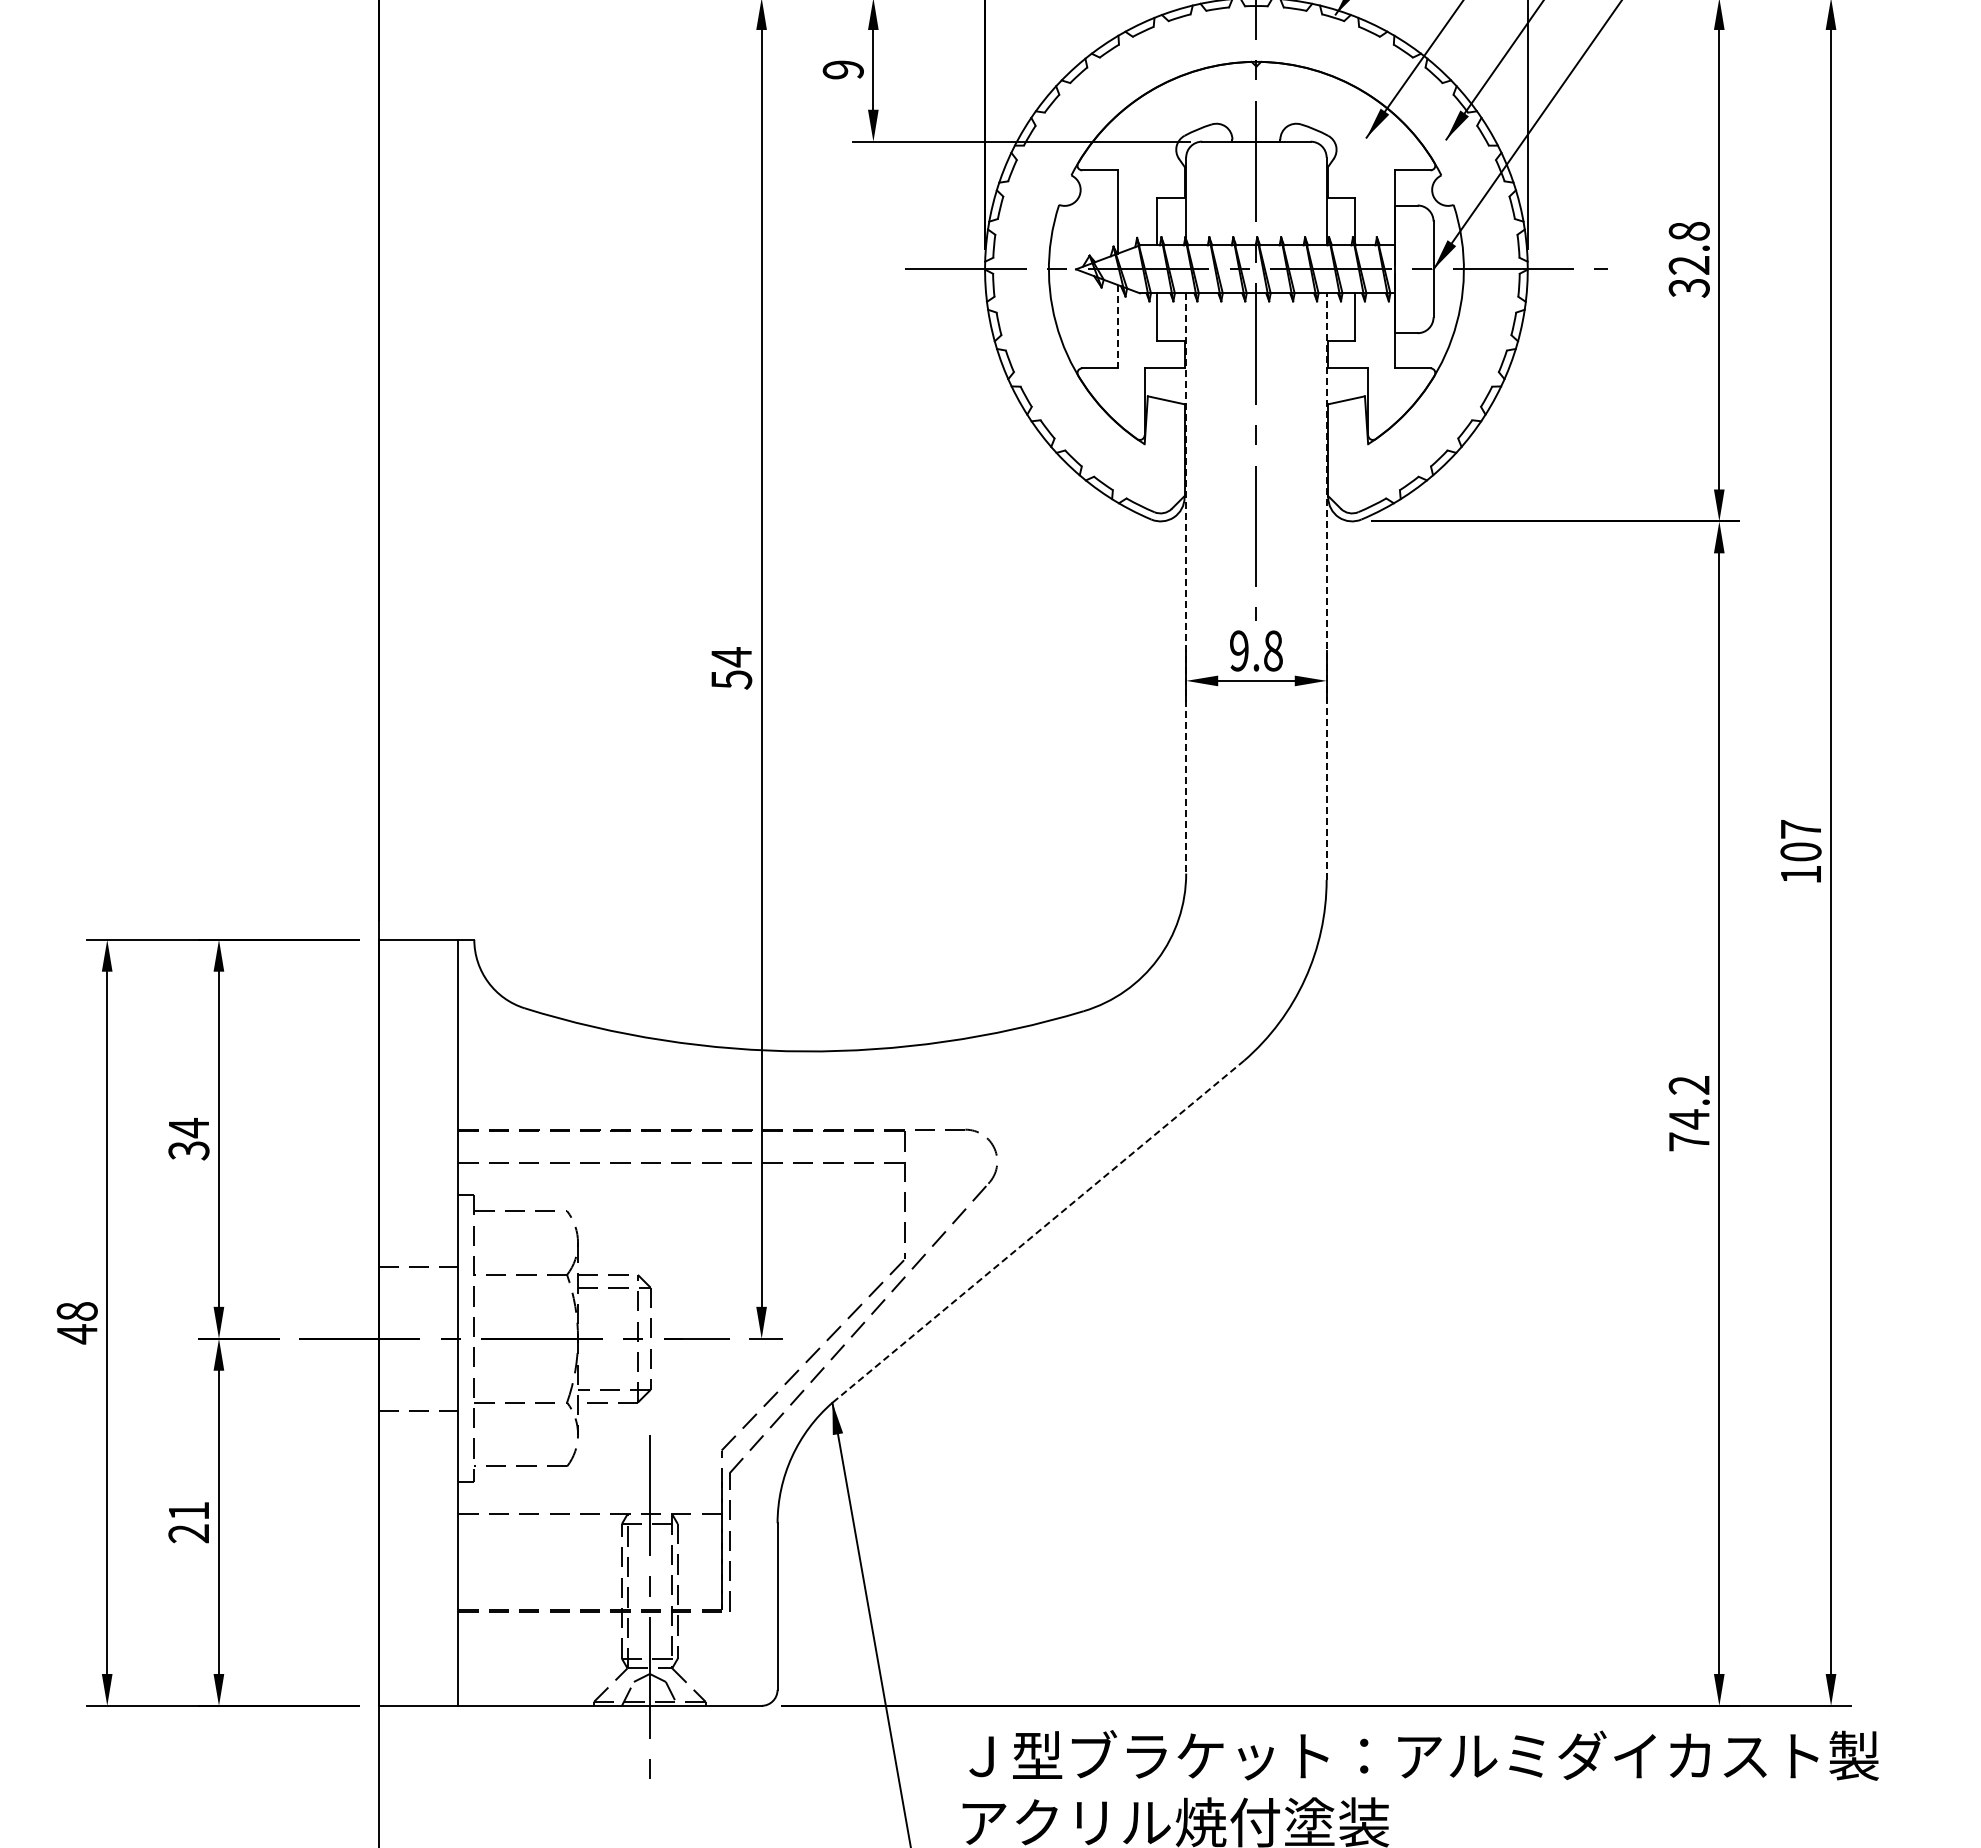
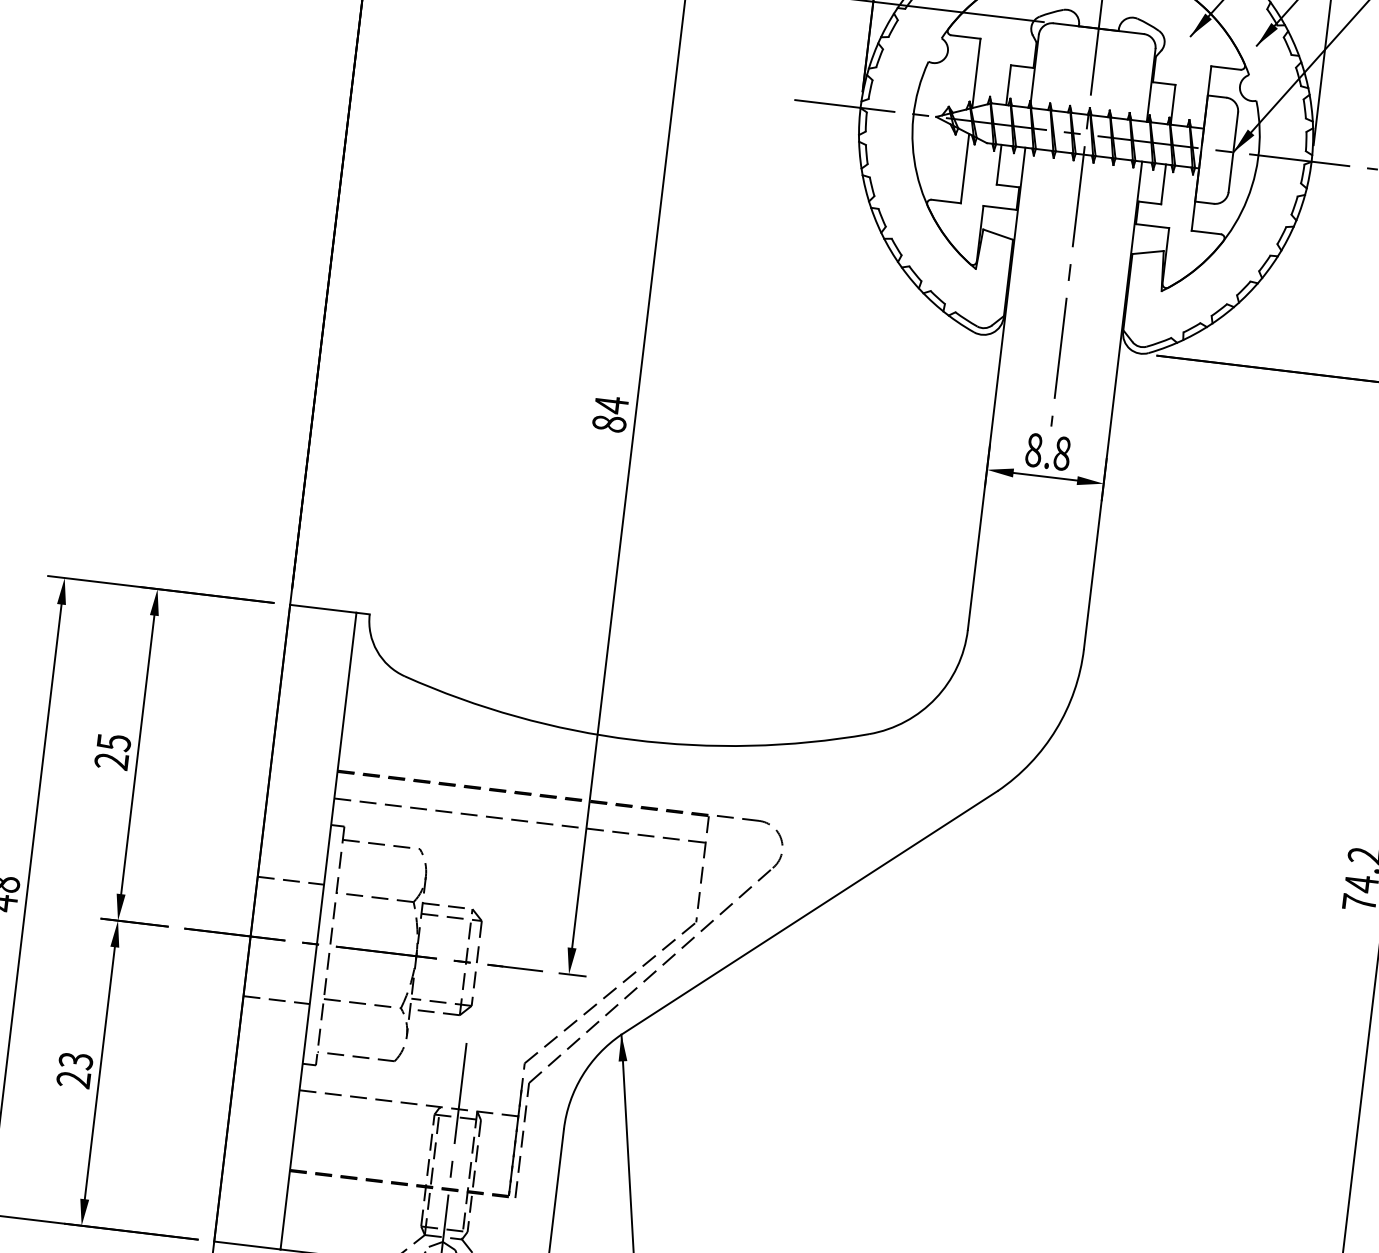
line: (1117, 326) -> (965, 168), dashed -> solid
line: (1186, 583) -> (996, 388), dashed -> solid
line: (1326, 586) -> (1112, 405), dashed -> solid
text: (1239, 650) -> (1034, 449), 9.8 -> 8.8
text: (731, 679) -> (609, 423), 54 -> 84
text: (188, 1138) -> (112, 751), 34 -> 25
line: (1038, 1231) -> (809, 912), dashed -> solid
text: (188, 1511) -> (75, 1061), 21 -> 23

